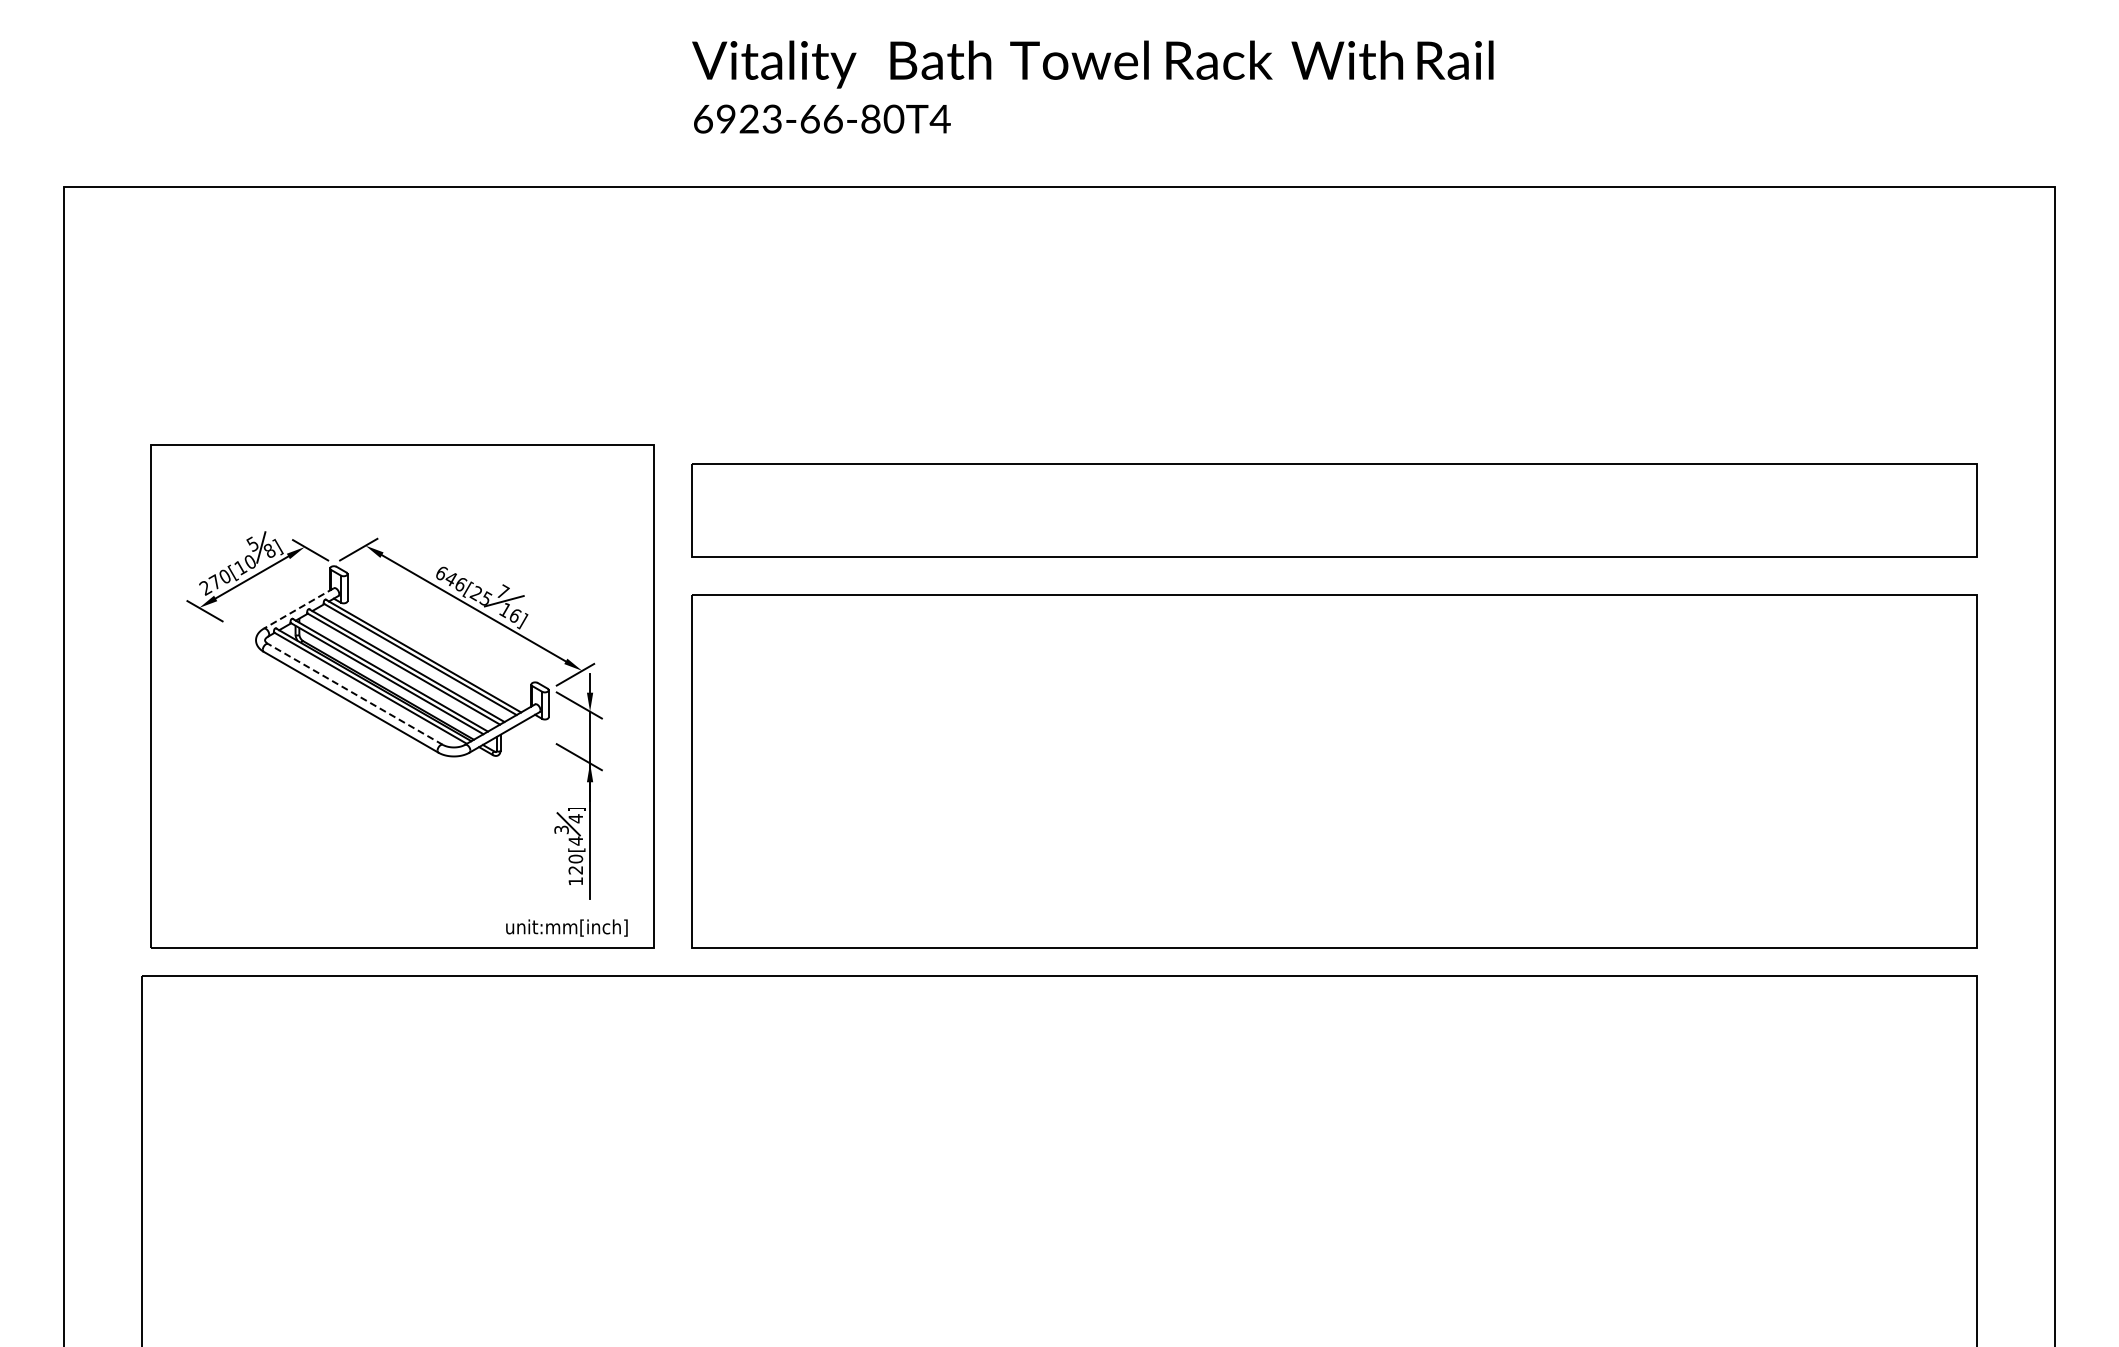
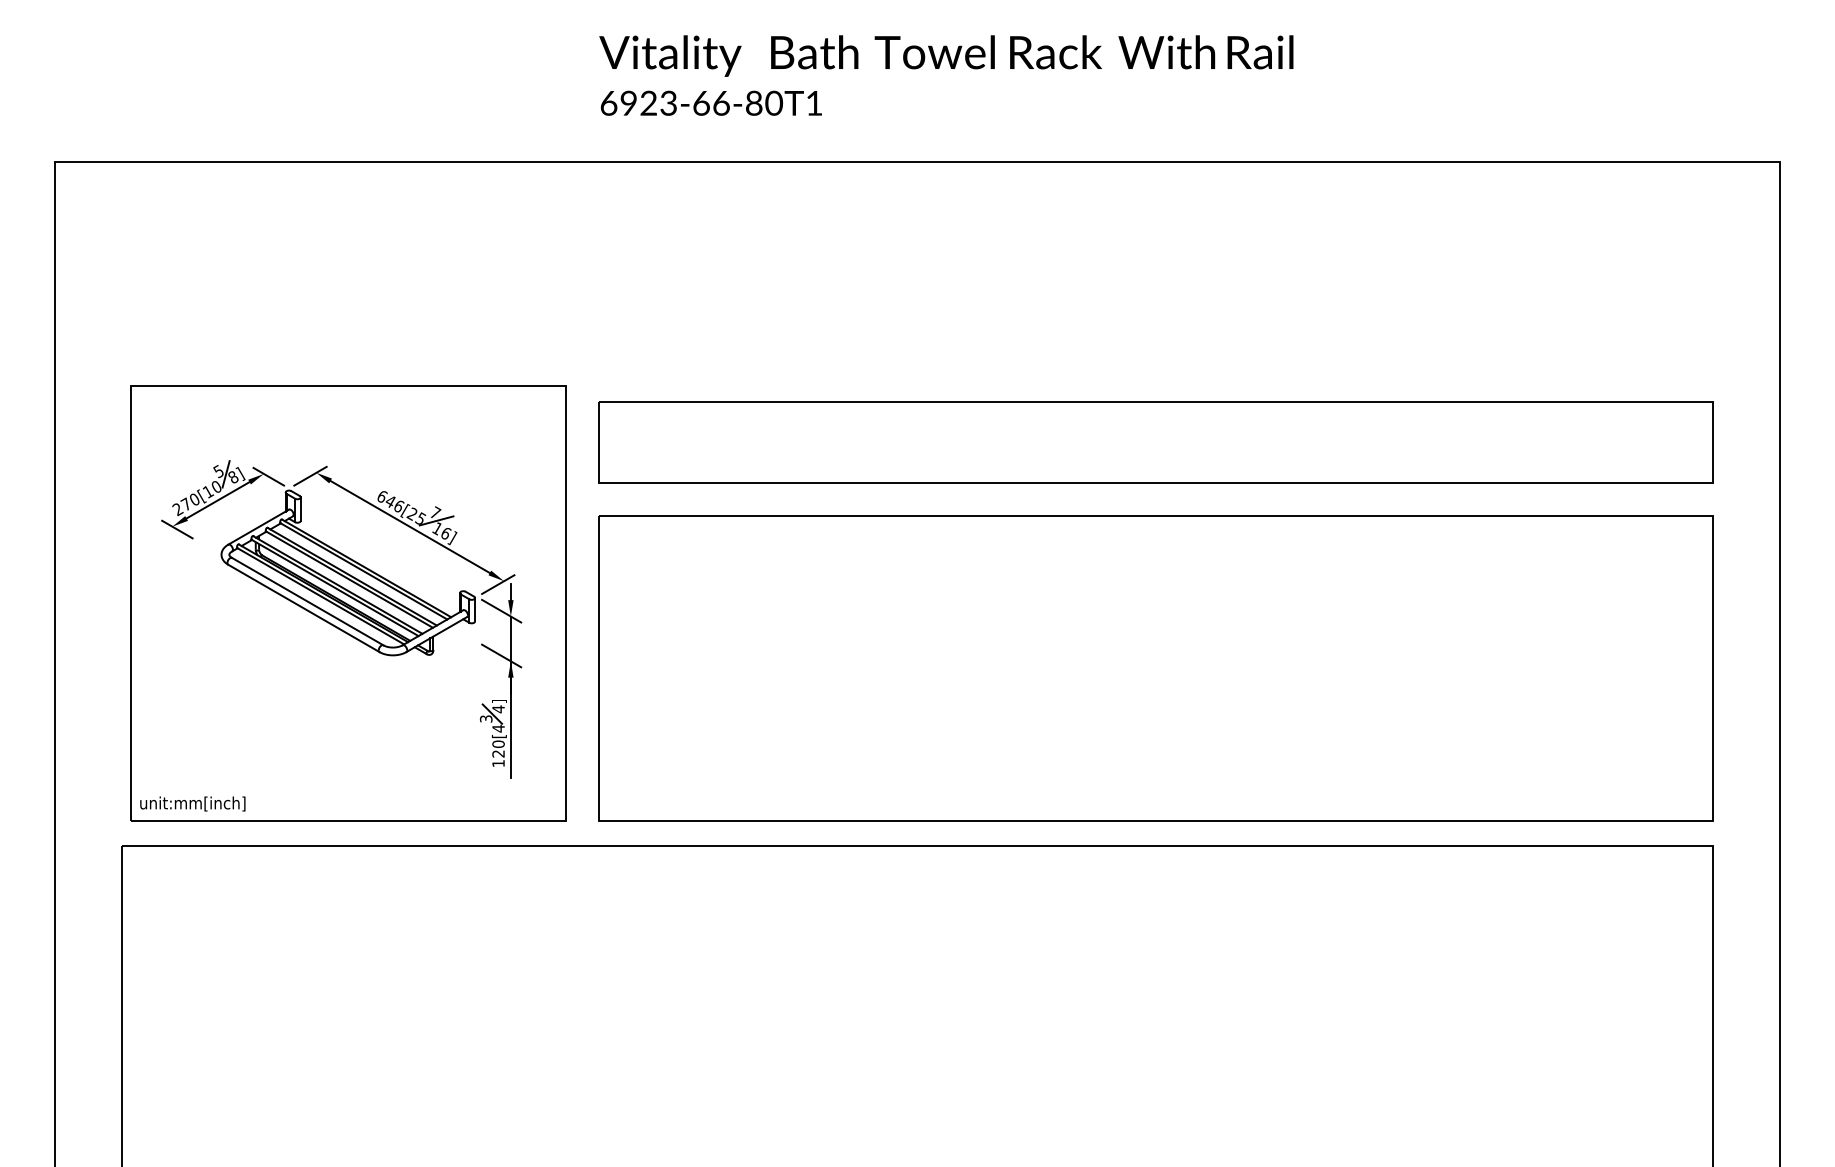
text: (939, 118) -> (813, 102), 6923-66-80T4 -> 6923-66-80T1
line: (298, 608) -> (258, 527), dashed -> solid
line: (355, 694) -> (307, 601), dashed -> solid
text: (566, 927) -> (192, 803), moved

